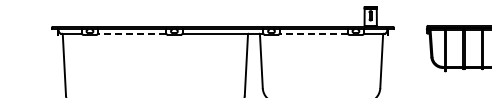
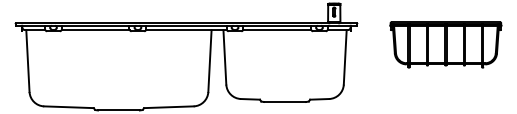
line: (131, 34) -> (95, 30), dashed -> solid
line: (313, 34) -> (277, 30), dashed -> solid

